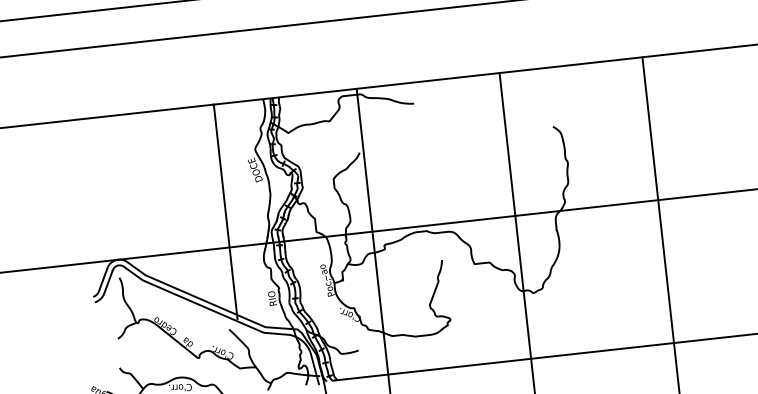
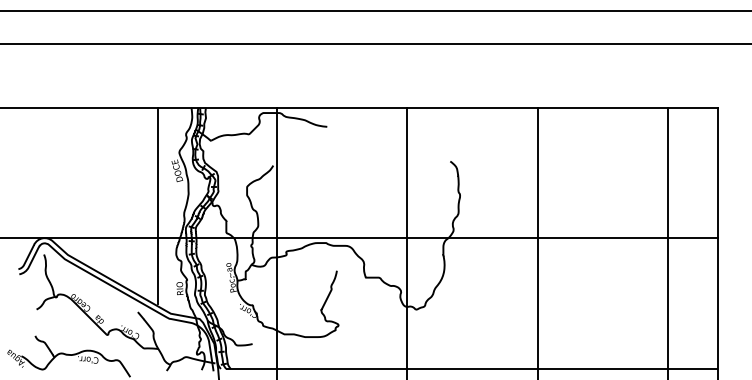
line: (225, 211) -> (158, 205), moved

